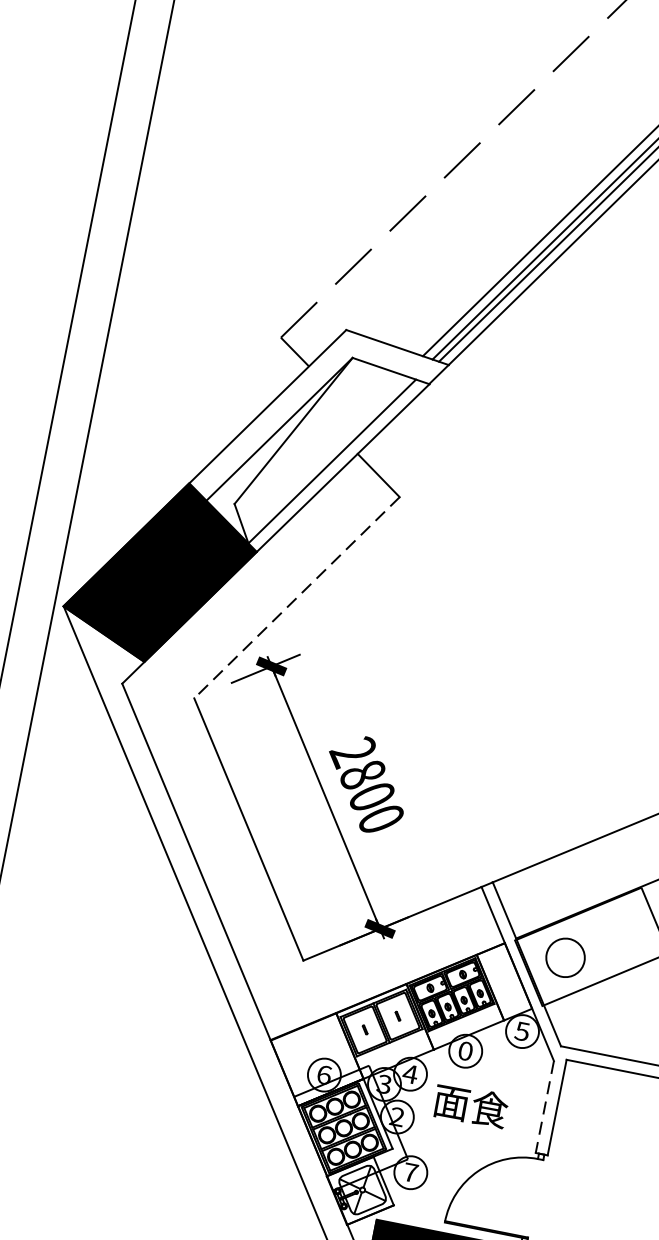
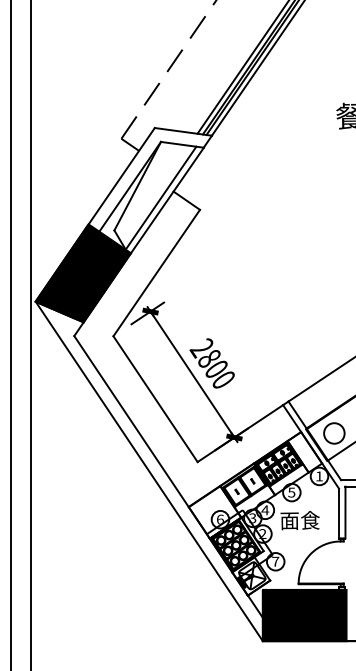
line: (296, 598) -> (156, 273), dashed -> solid
text: (520, 1031) -> (318, 476), 5 -> 1
text: (465, 1050) -> (291, 492), 0 -> 5
line: (544, 1106) -> (338, 513), dashed -> solid

